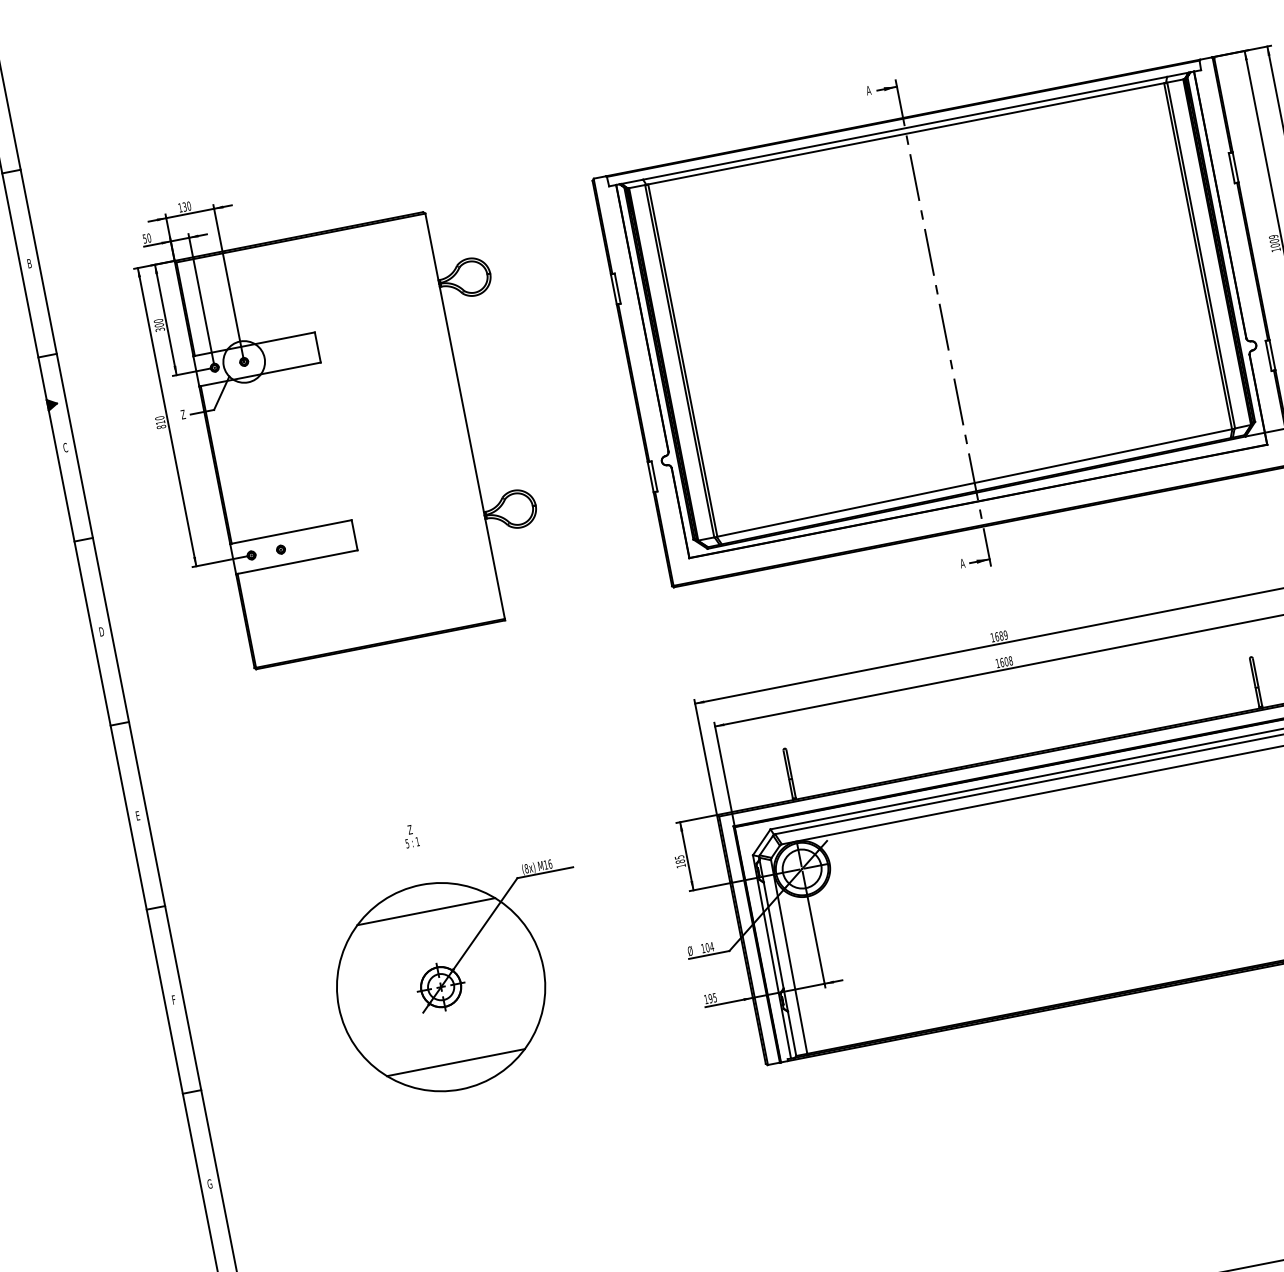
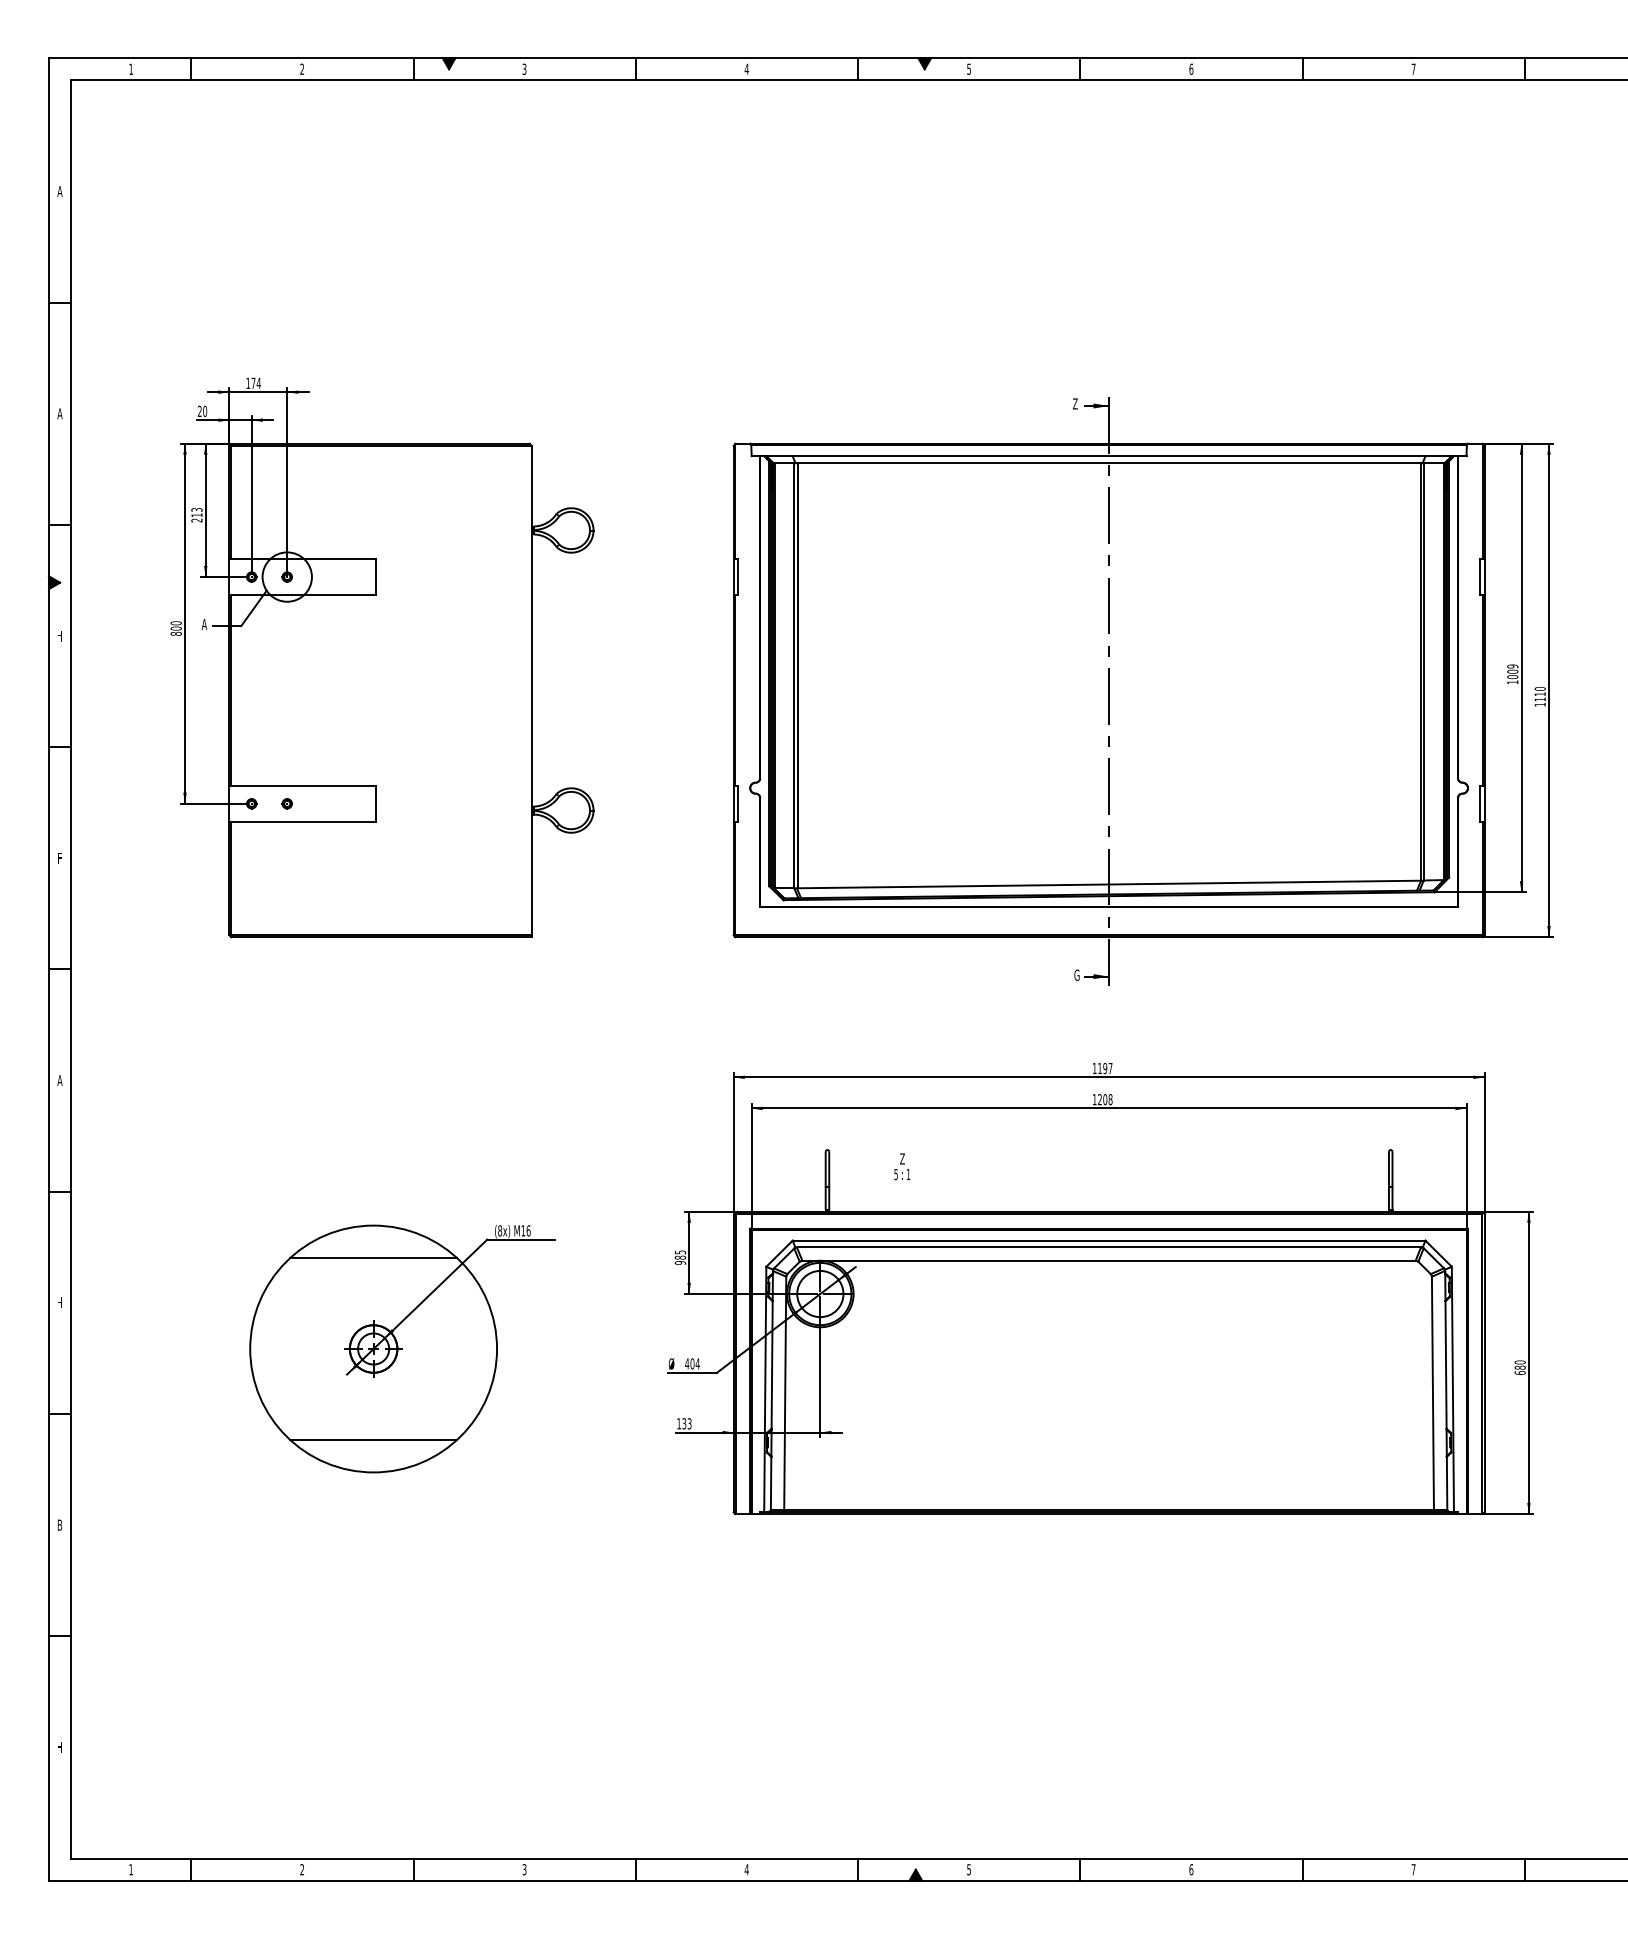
text: (867, 90) -> (1074, 403), A -> Z
text: (186, 206) -> (255, 383), 130 -> 174
text: (144, 239) -> (199, 411), 50 -> 20
text: (29, 263) -> (59, 413), B -> A
text: (159, 325) -> (196, 515), 300 -> 213
text: (182, 414) -> (203, 624), Z -> A
text: (159, 422) -> (175, 628), 810 -> 800
text: (65, 447) -> (59, 635), C -> H
text: (962, 562) -> (1076, 974), A -> G
text: (101, 631) -> (59, 857), D -> F
text: (1001, 635) -> (1105, 1068), 1689 -> 1197
text: (1002, 662) -> (1100, 1099), 1608 -> 1208
text: (137, 815) -> (59, 1080), E -> A
text: (411, 836) -> (902, 1166), moved
text: (681, 866) -> (680, 1263), 185 -> 985
text: (703, 948) -> (687, 1363), 104 -> 404
text: (712, 998) -> (686, 1423), 195 -> 133
text: (173, 999) -> (59, 1302), F -> H
text: (209, 1183) -> (59, 1524), G -> B

